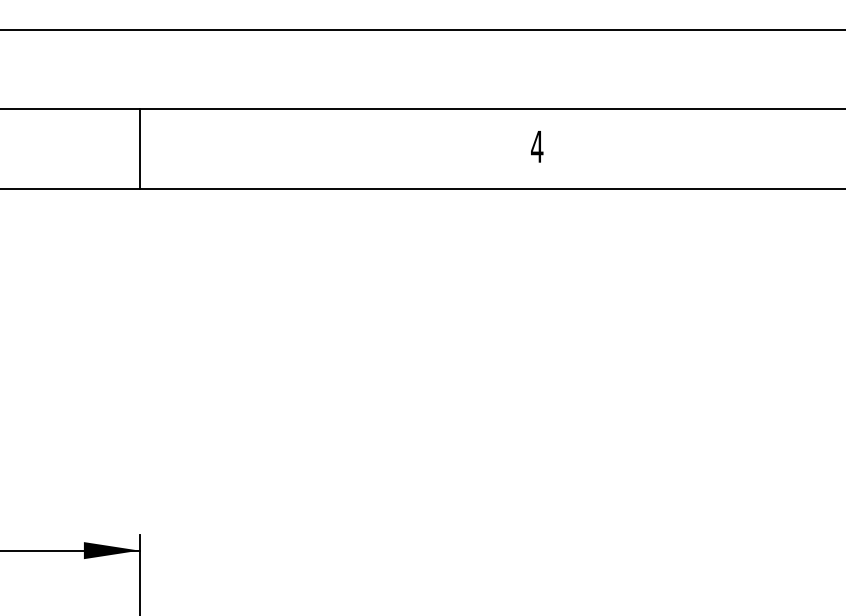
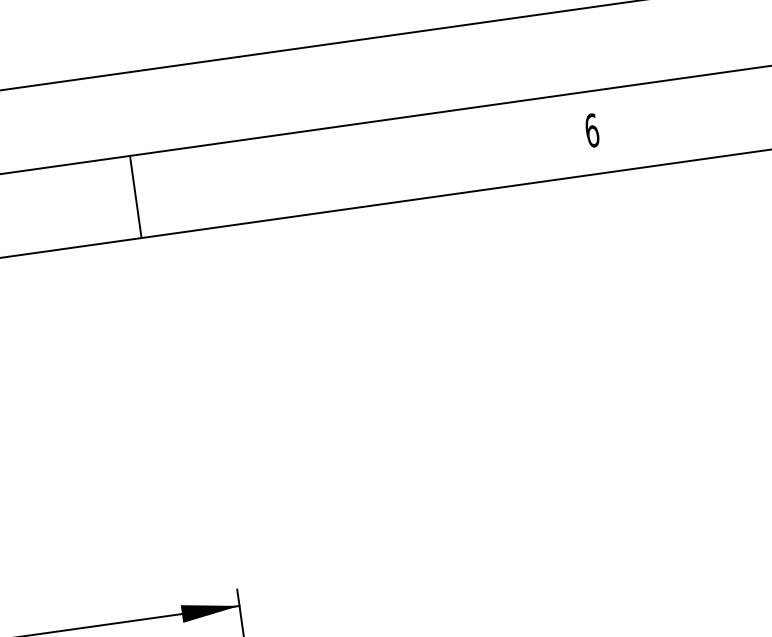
text: (537, 146) -> (592, 130), 4 -> 6
line: (139, 148) -> (135, 196), moved

